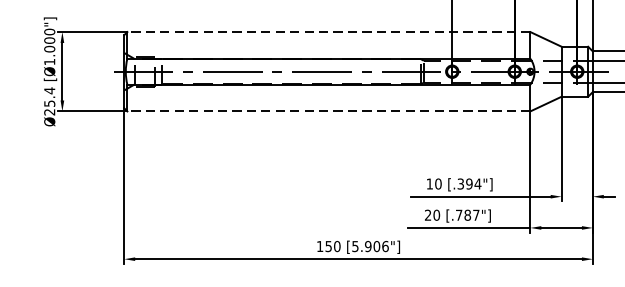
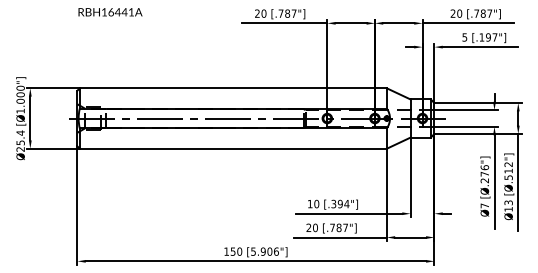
line: (329, 32) -> (233, 88), dashed -> solid
line: (329, 111) -> (233, 148), dashed -> solid

